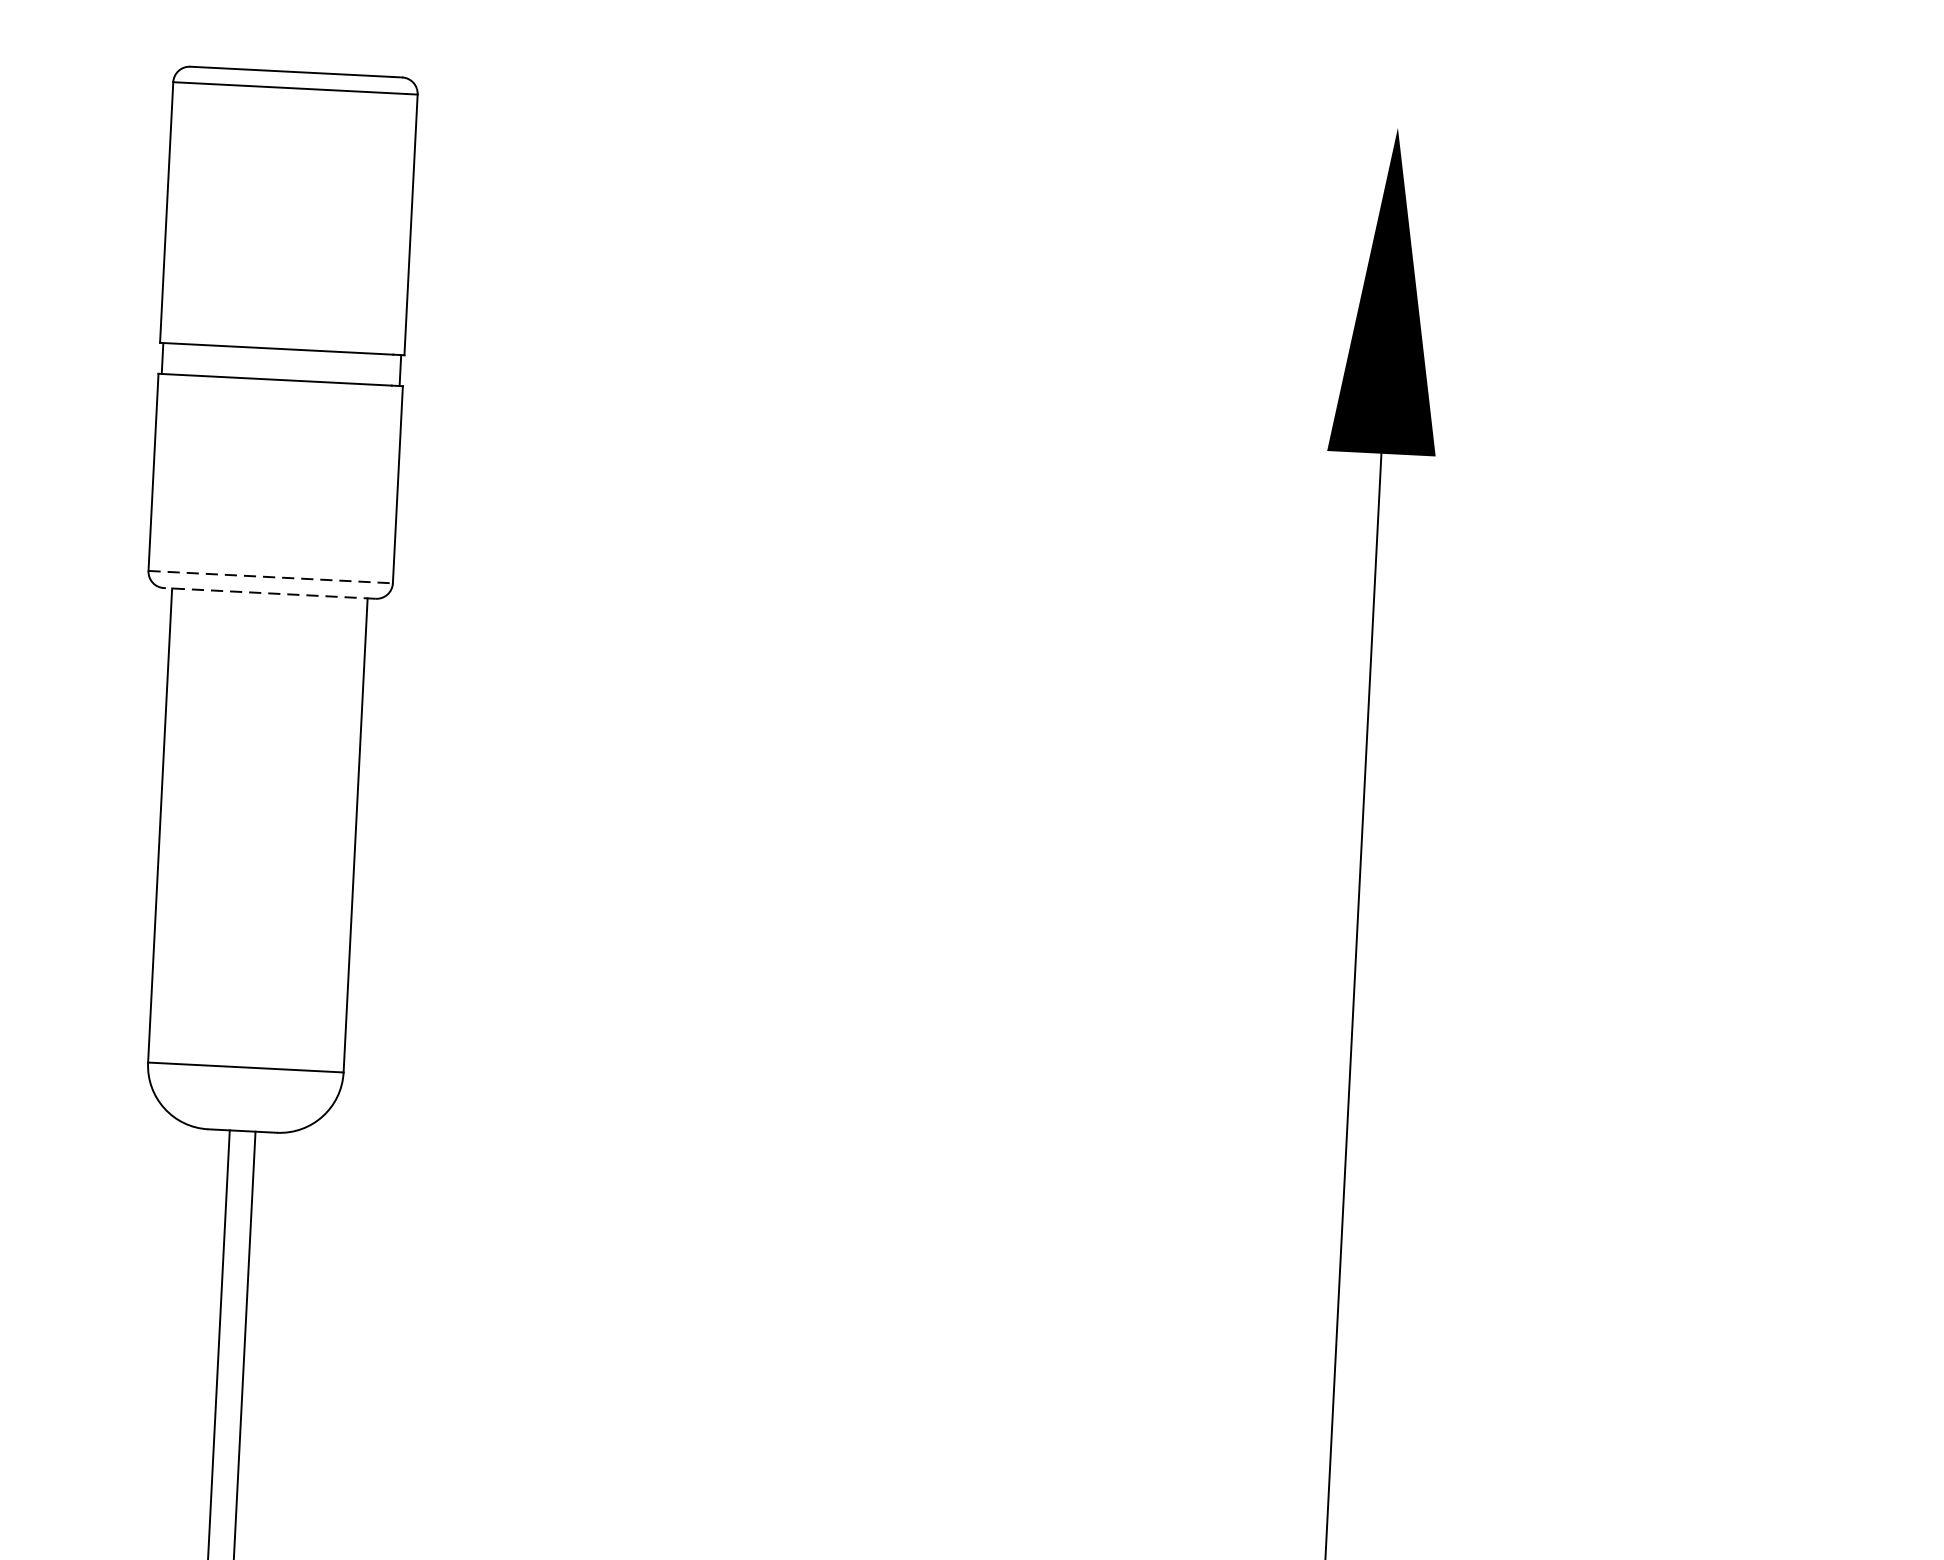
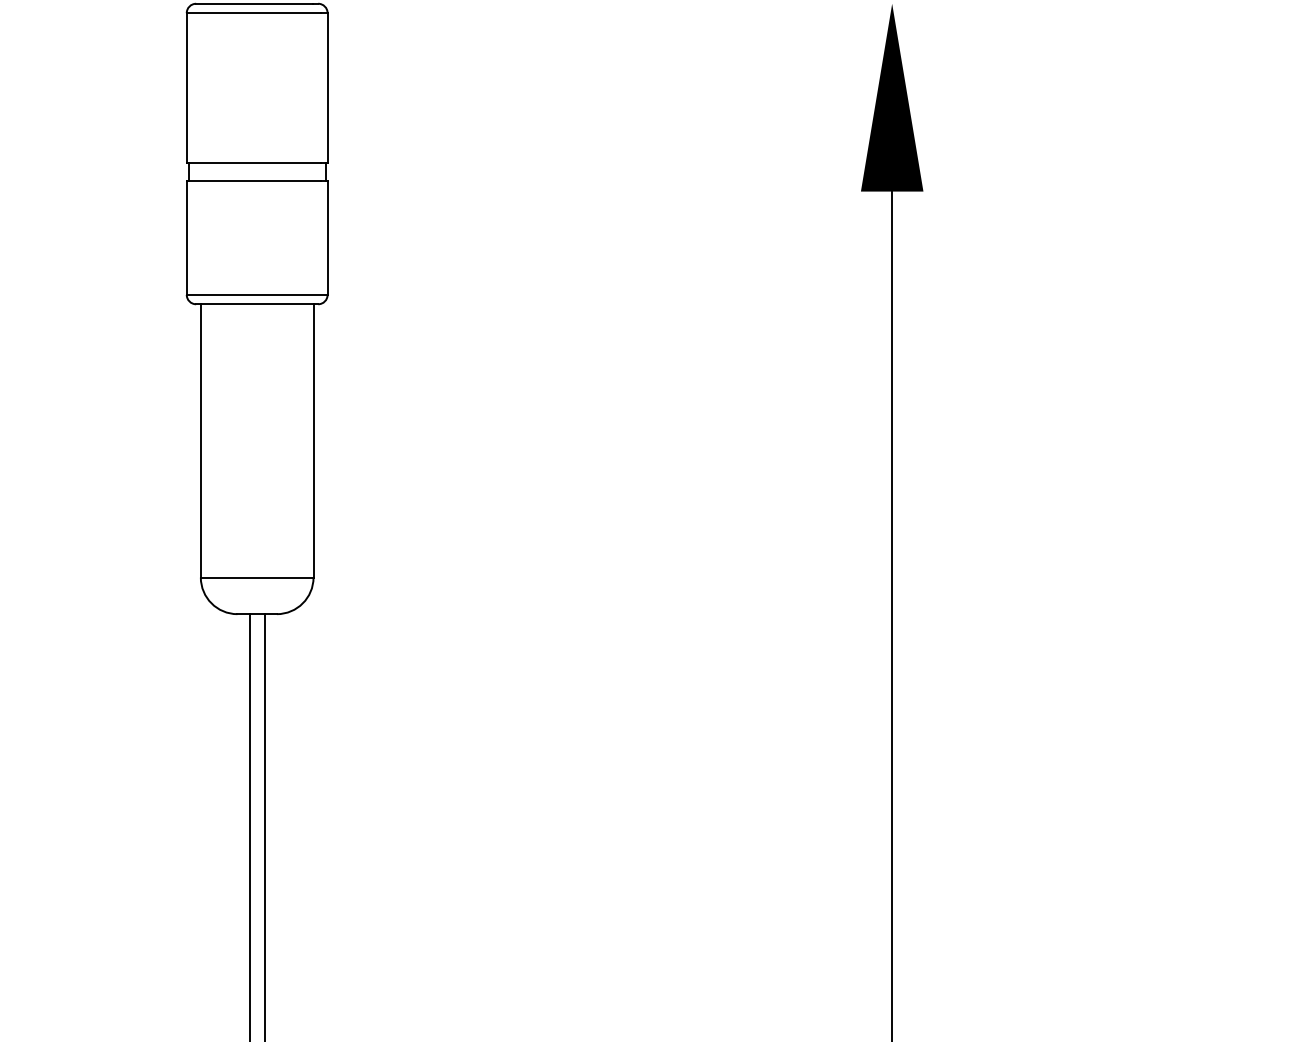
line: (271, 576) -> (257, 294), dashed -> solid
line: (268, 593) -> (256, 304), dashed -> solid

